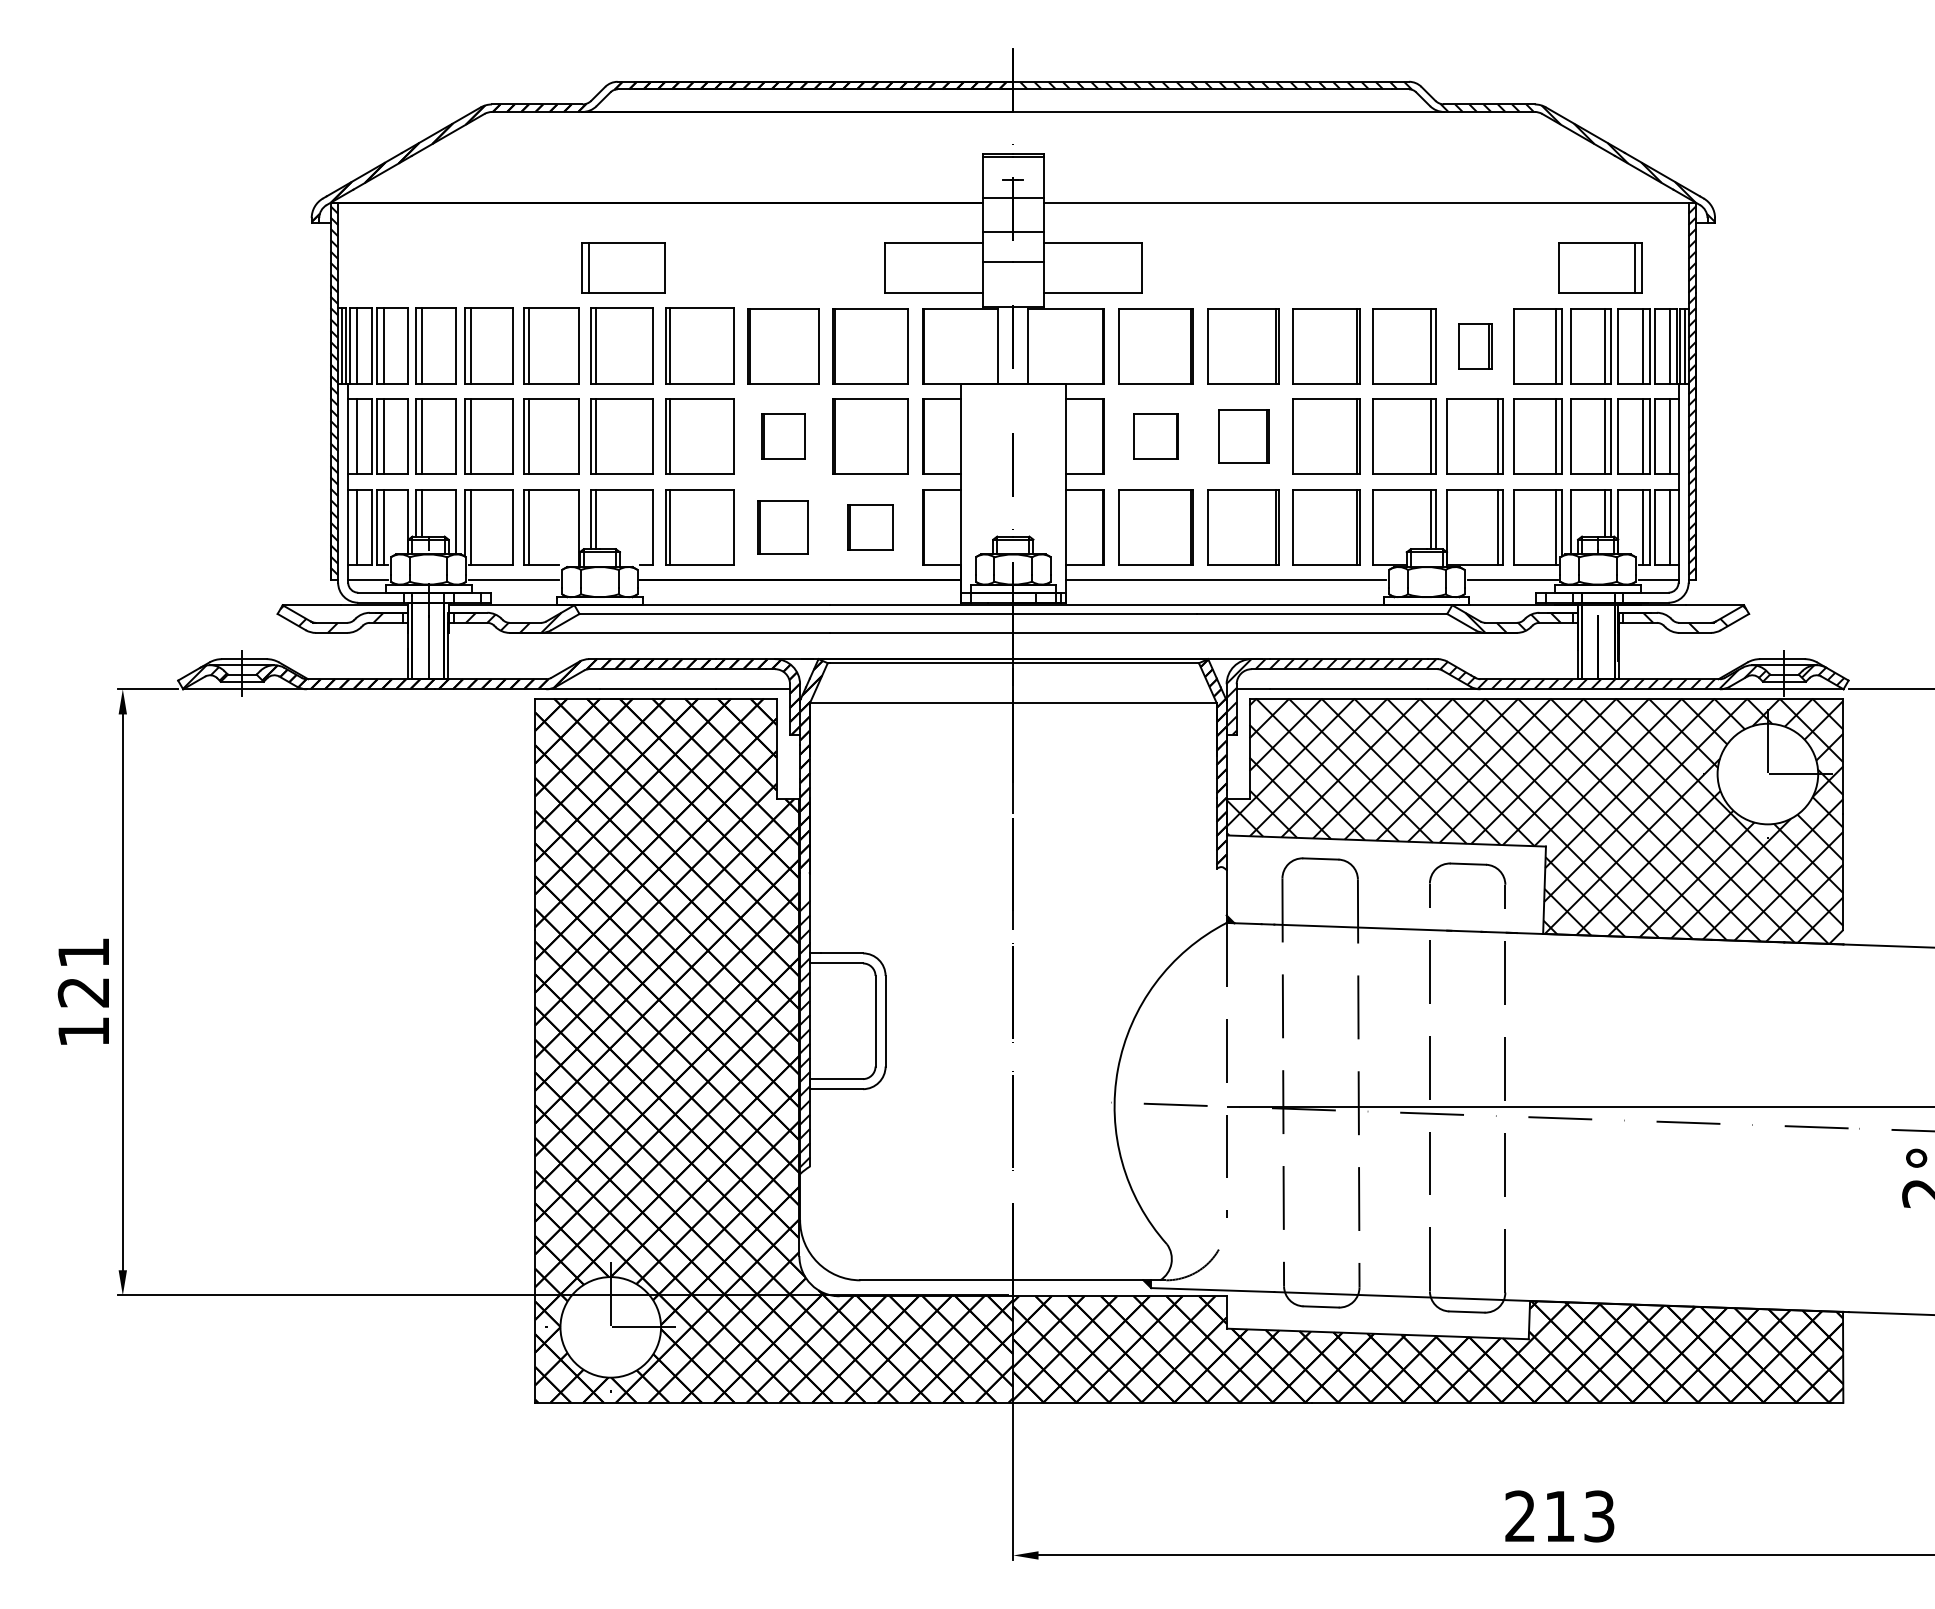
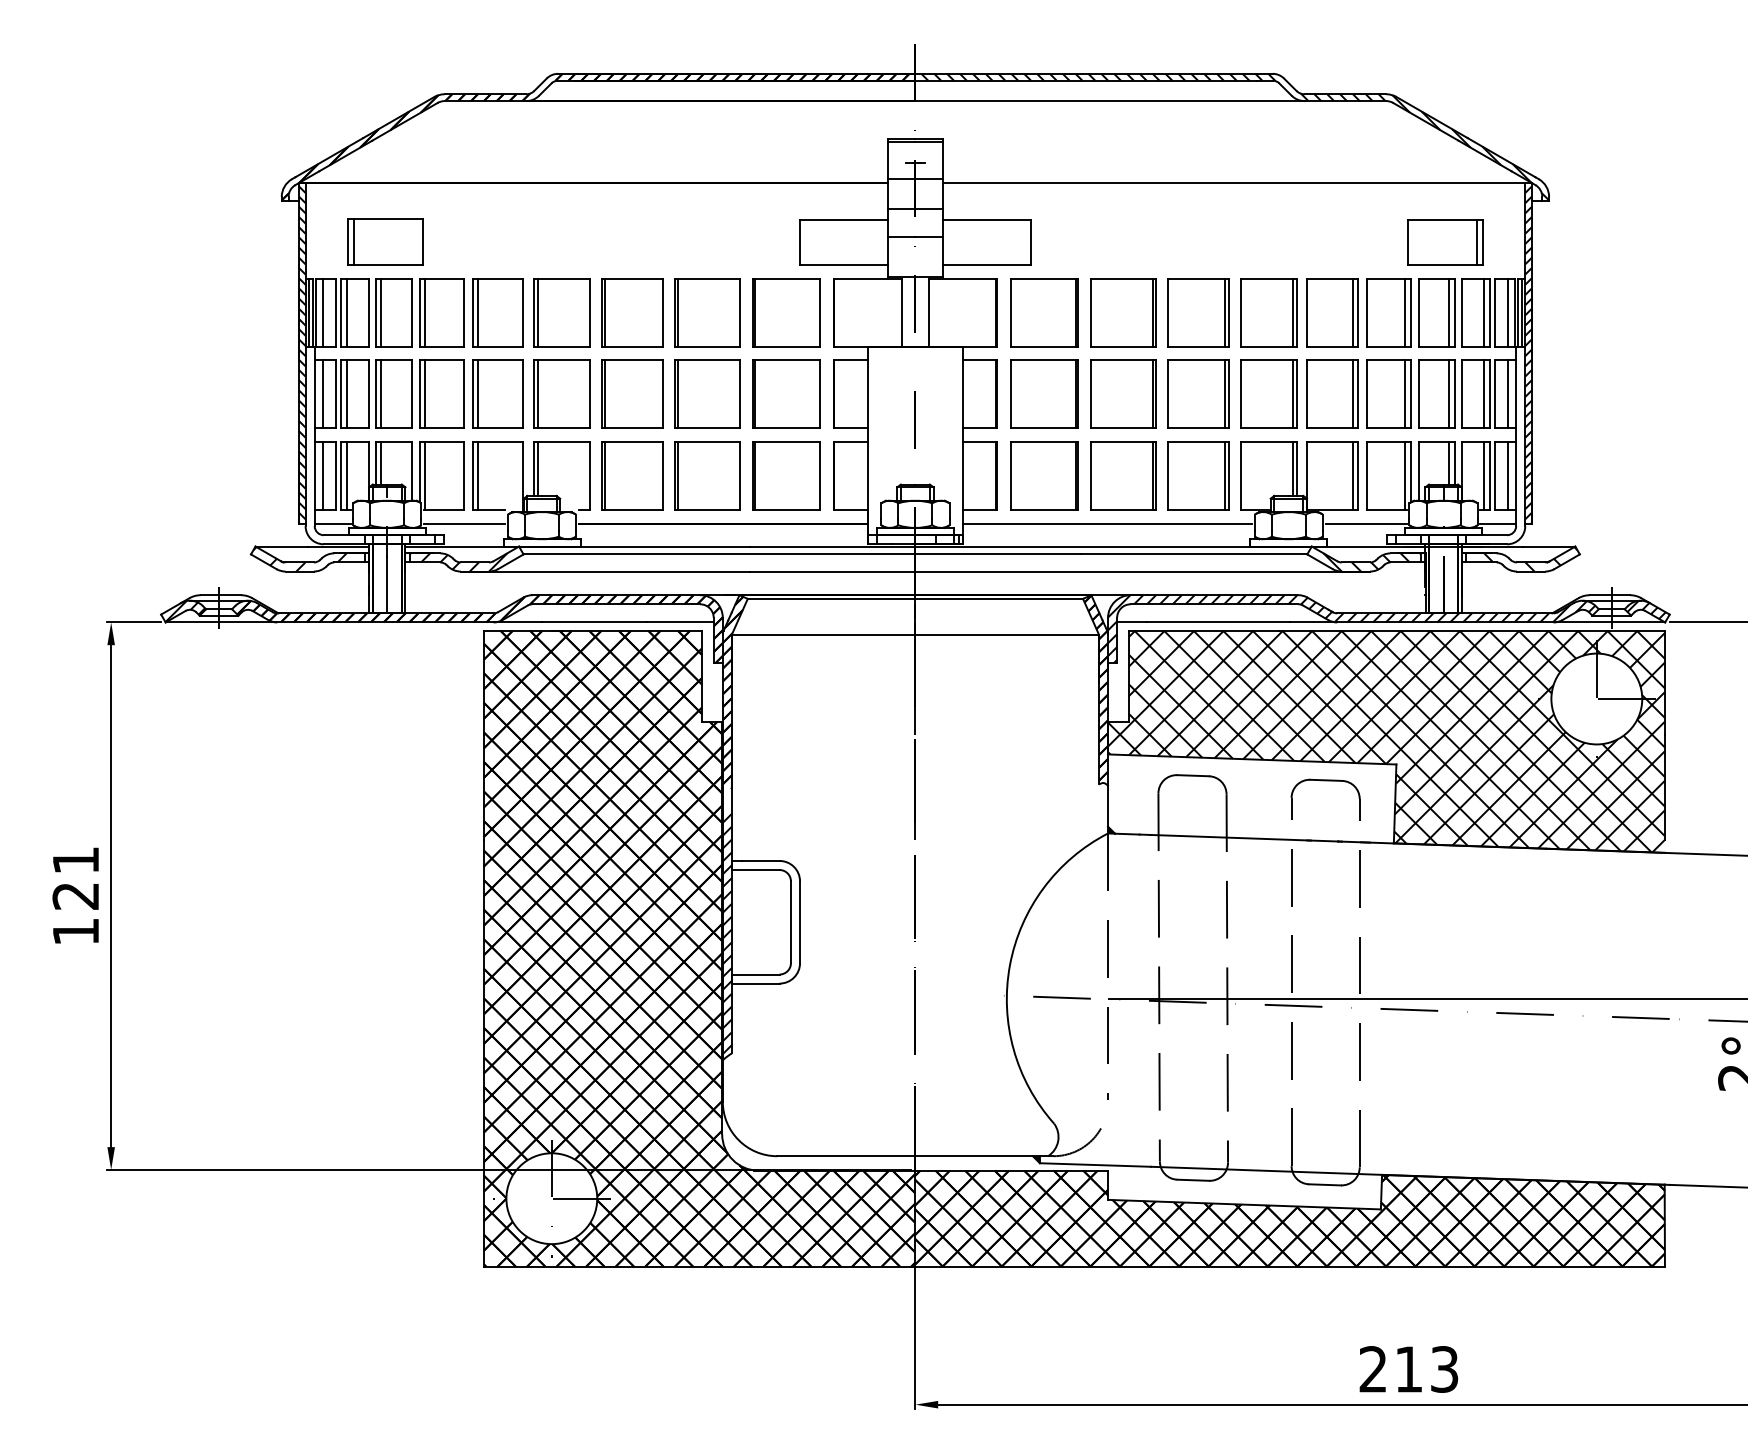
part: (623, 267) -> (385, 241), moved
part: (1475, 346) -> (1332, 312), size x1.67
part: (783, 435) -> (707, 393), size x1.67
part: (1156, 435) -> (1044, 393), size x1.67
part: (1243, 435) -> (1123, 393), size x1.43
part: (783, 526) -> (707, 475), size x1.43
part: (870, 526) -> (786, 475), size x1.67

